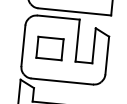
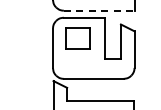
line: (75, 11) -> (99, 10), solid -> dashed
part: (49, 48) -> (77, 38), moved

